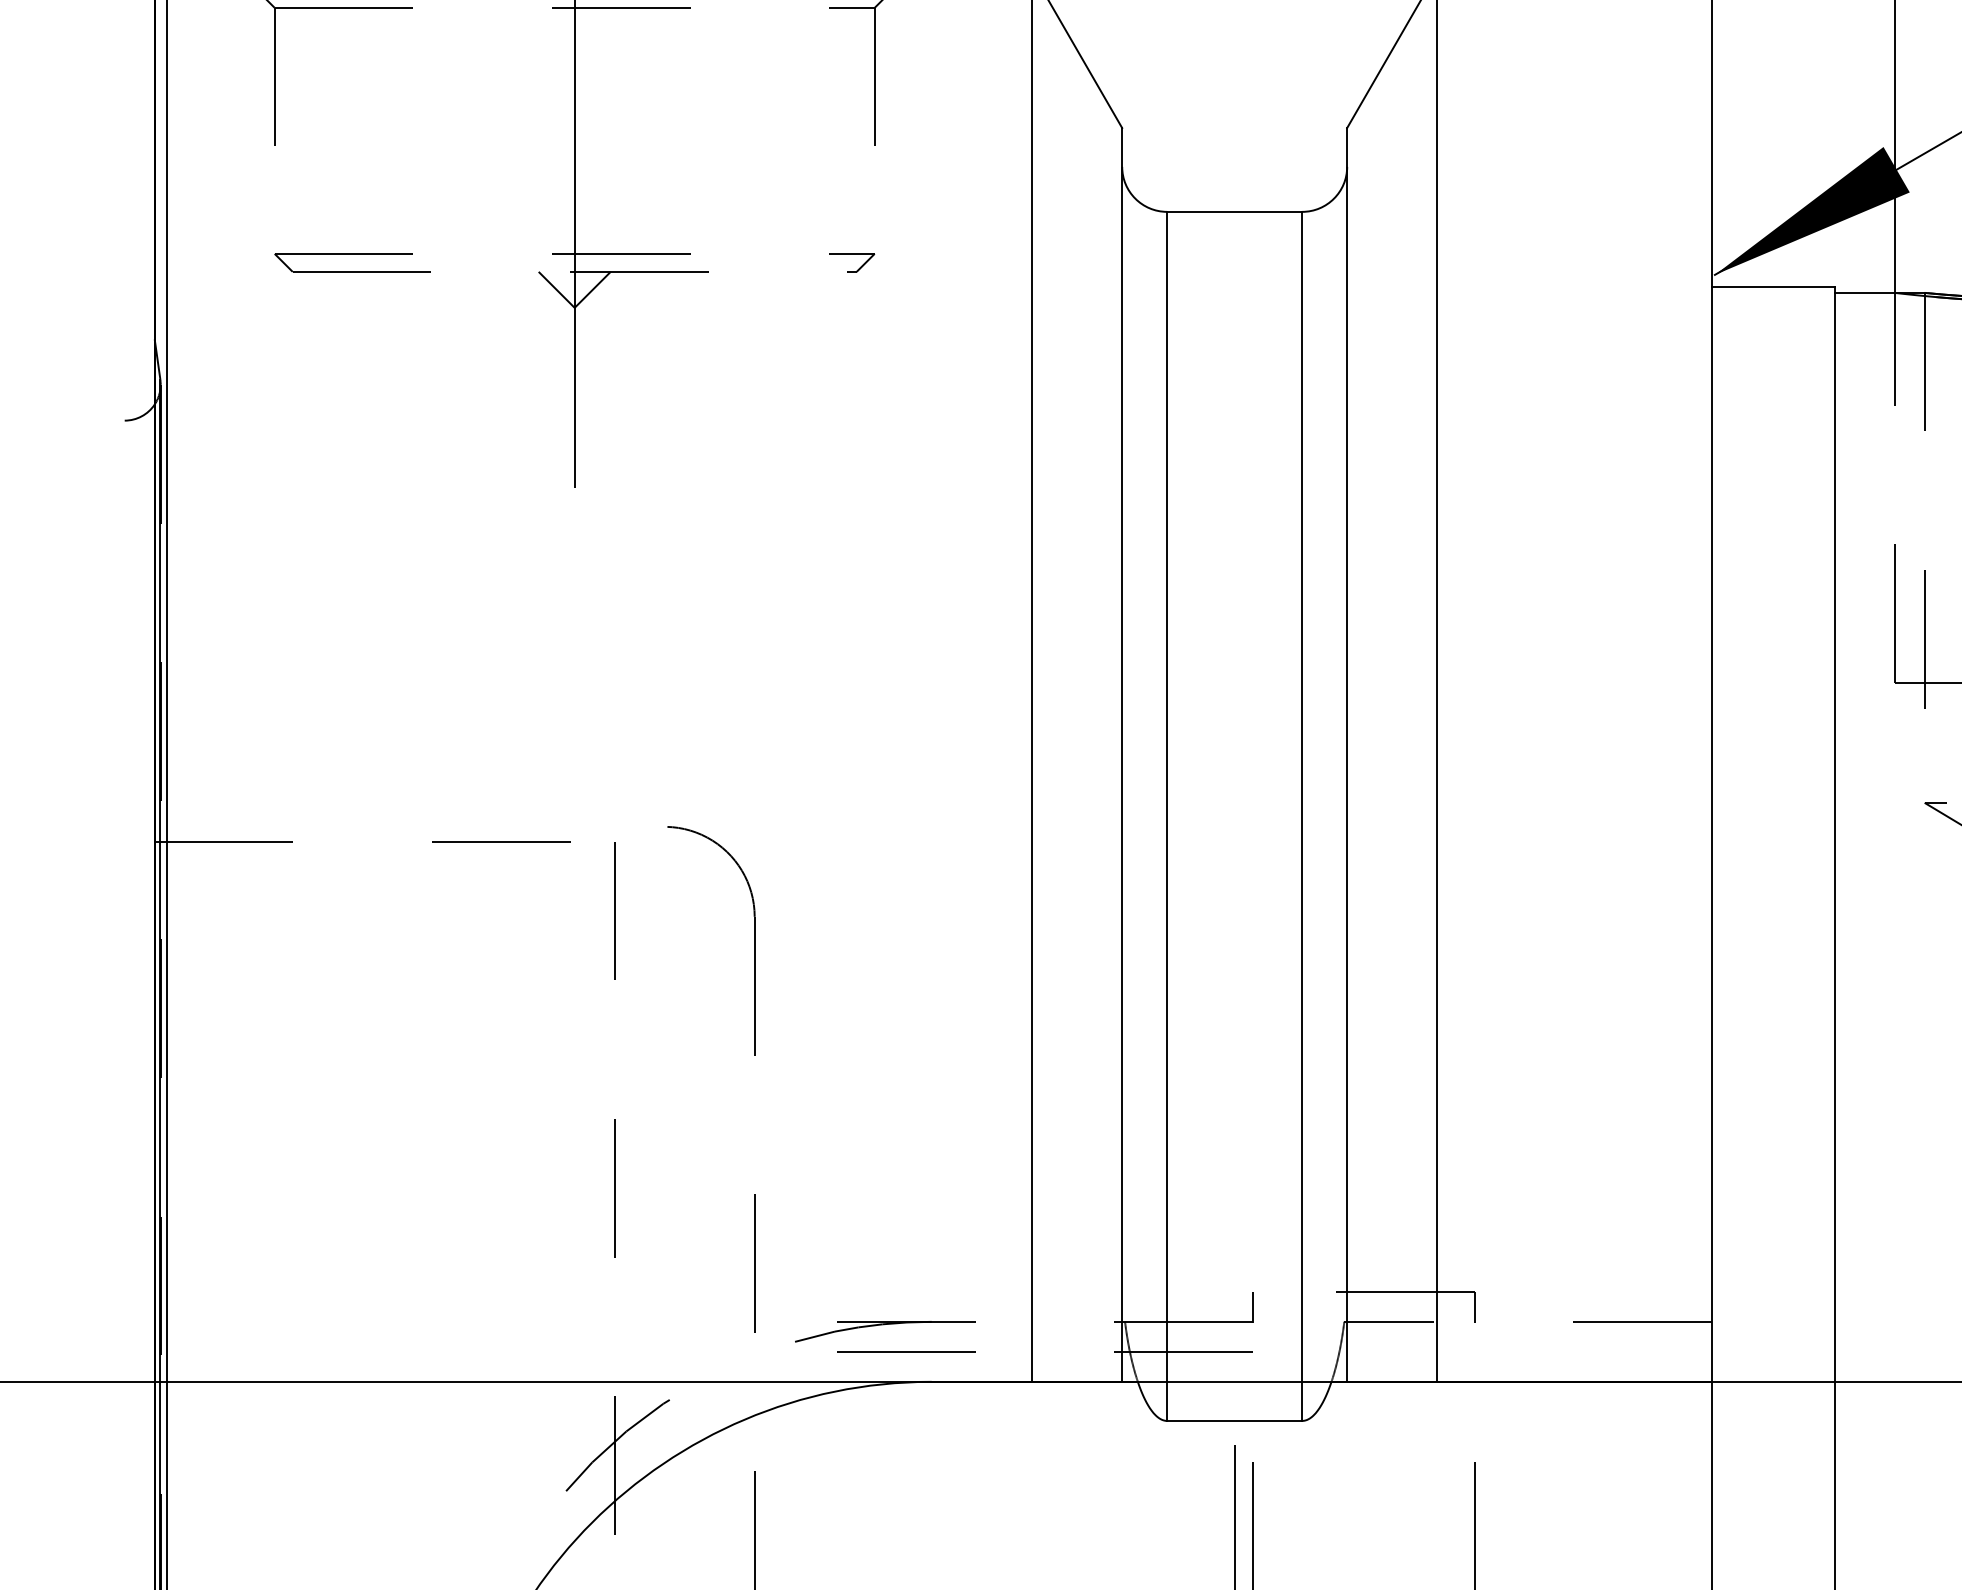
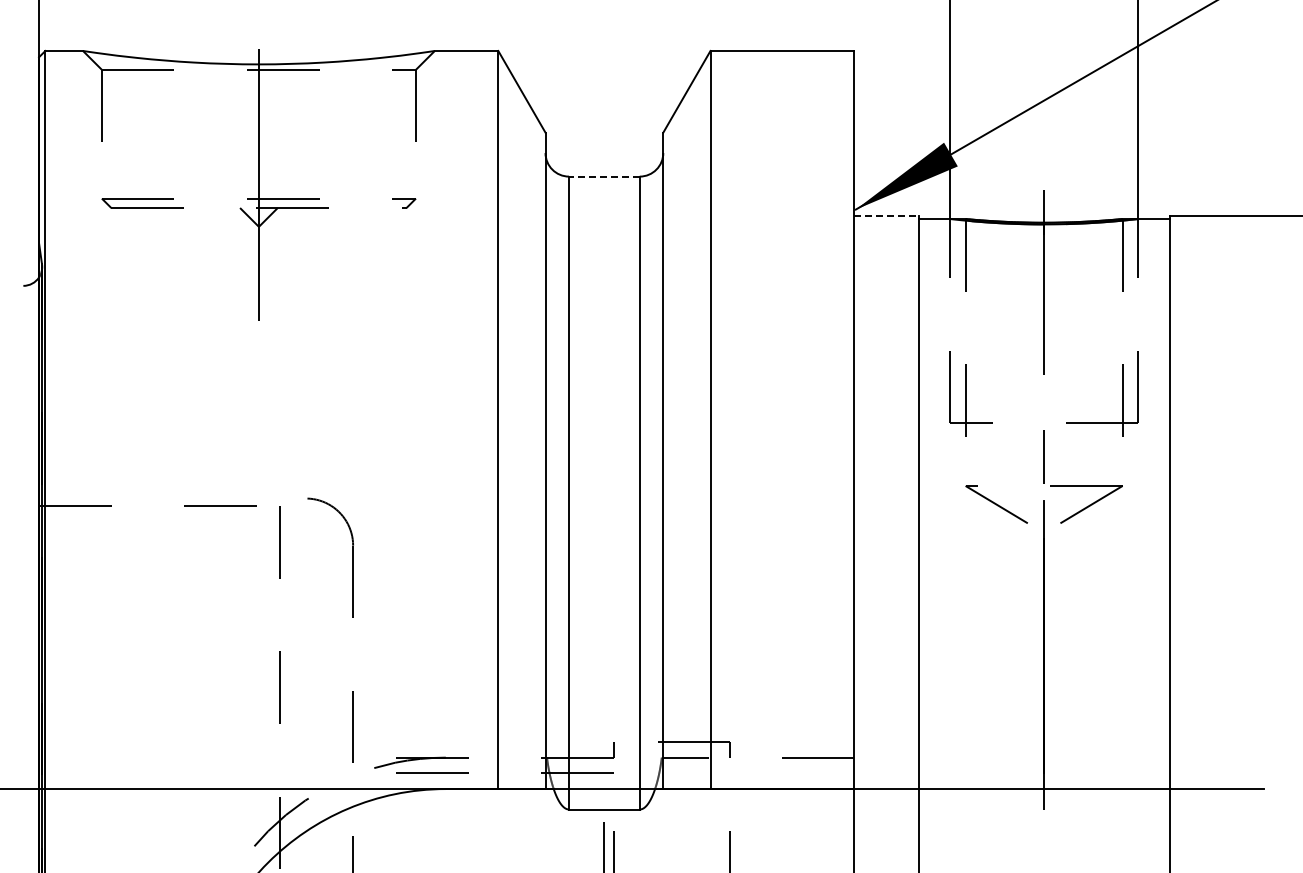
line: (1232, 211) -> (603, 176), solid -> dashed
line: (1773, 286) -> (886, 215), solid -> dashed

